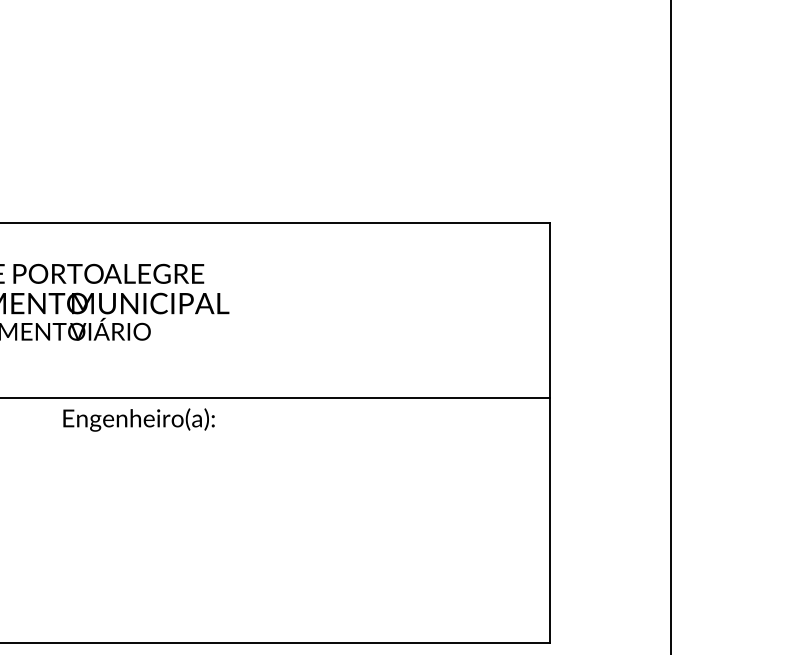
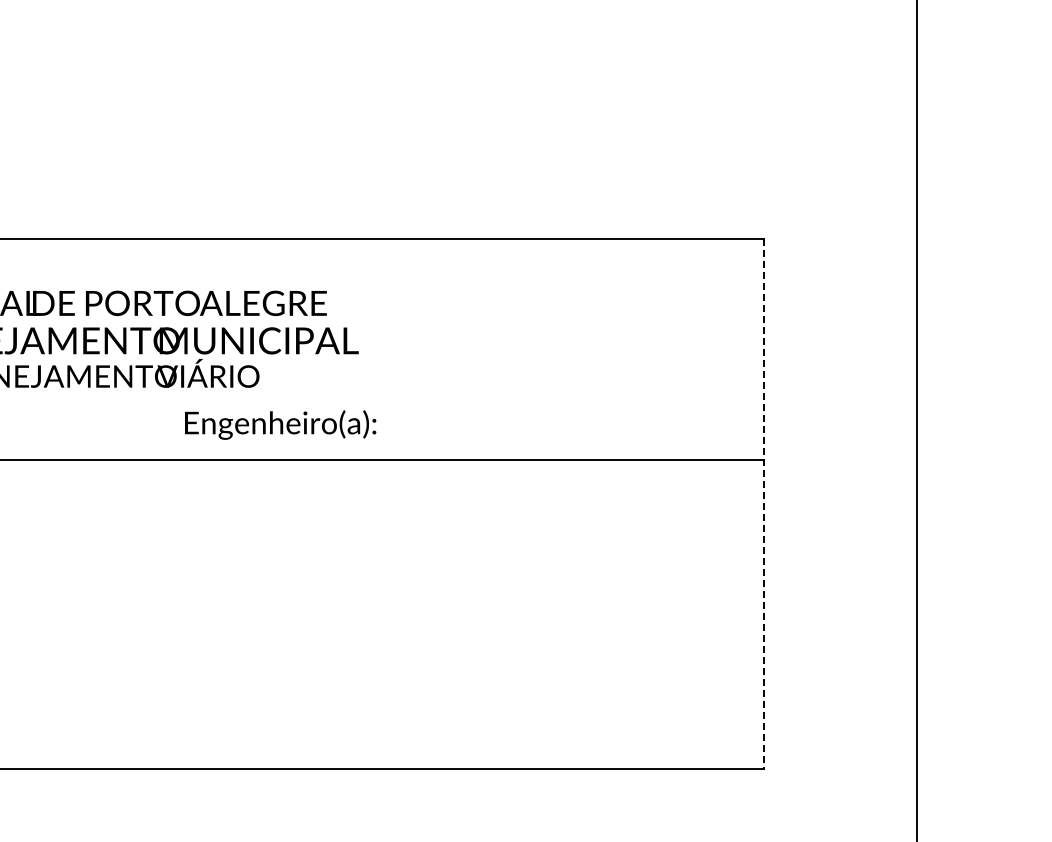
text: (138, 419) -> (280, 424), moved
line: (550, 433) -> (764, 504), solid -> dashed

